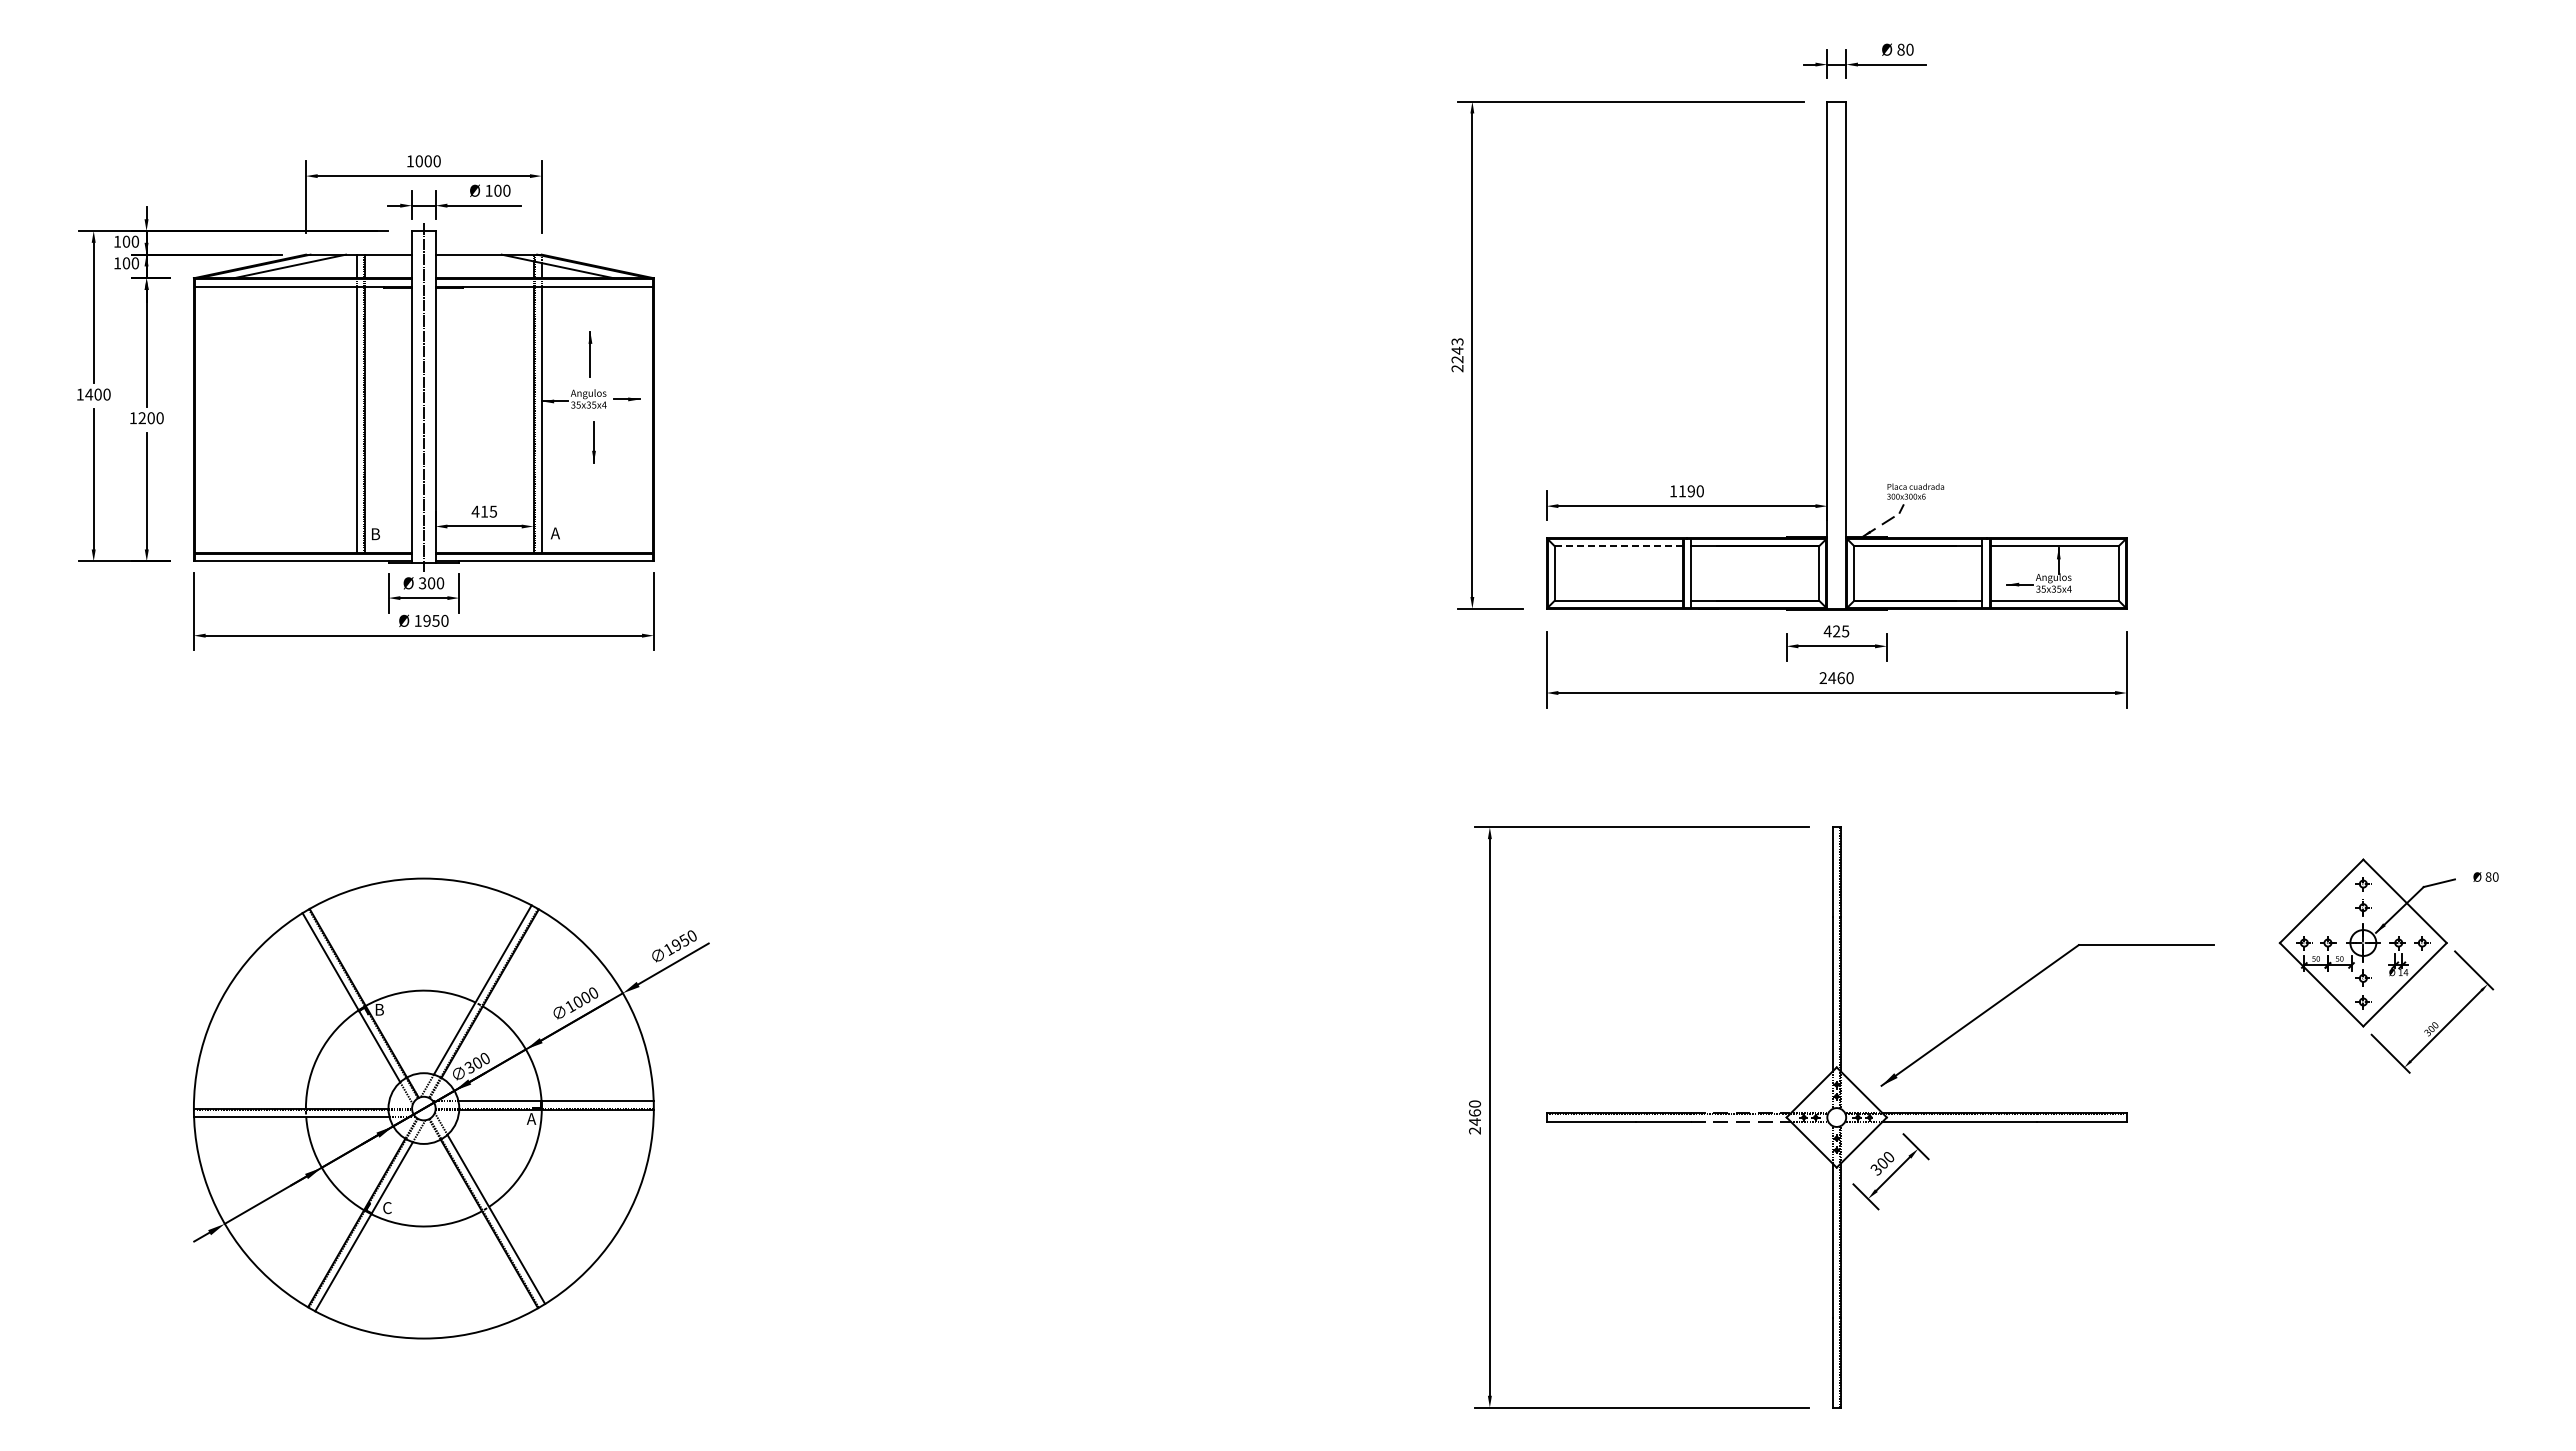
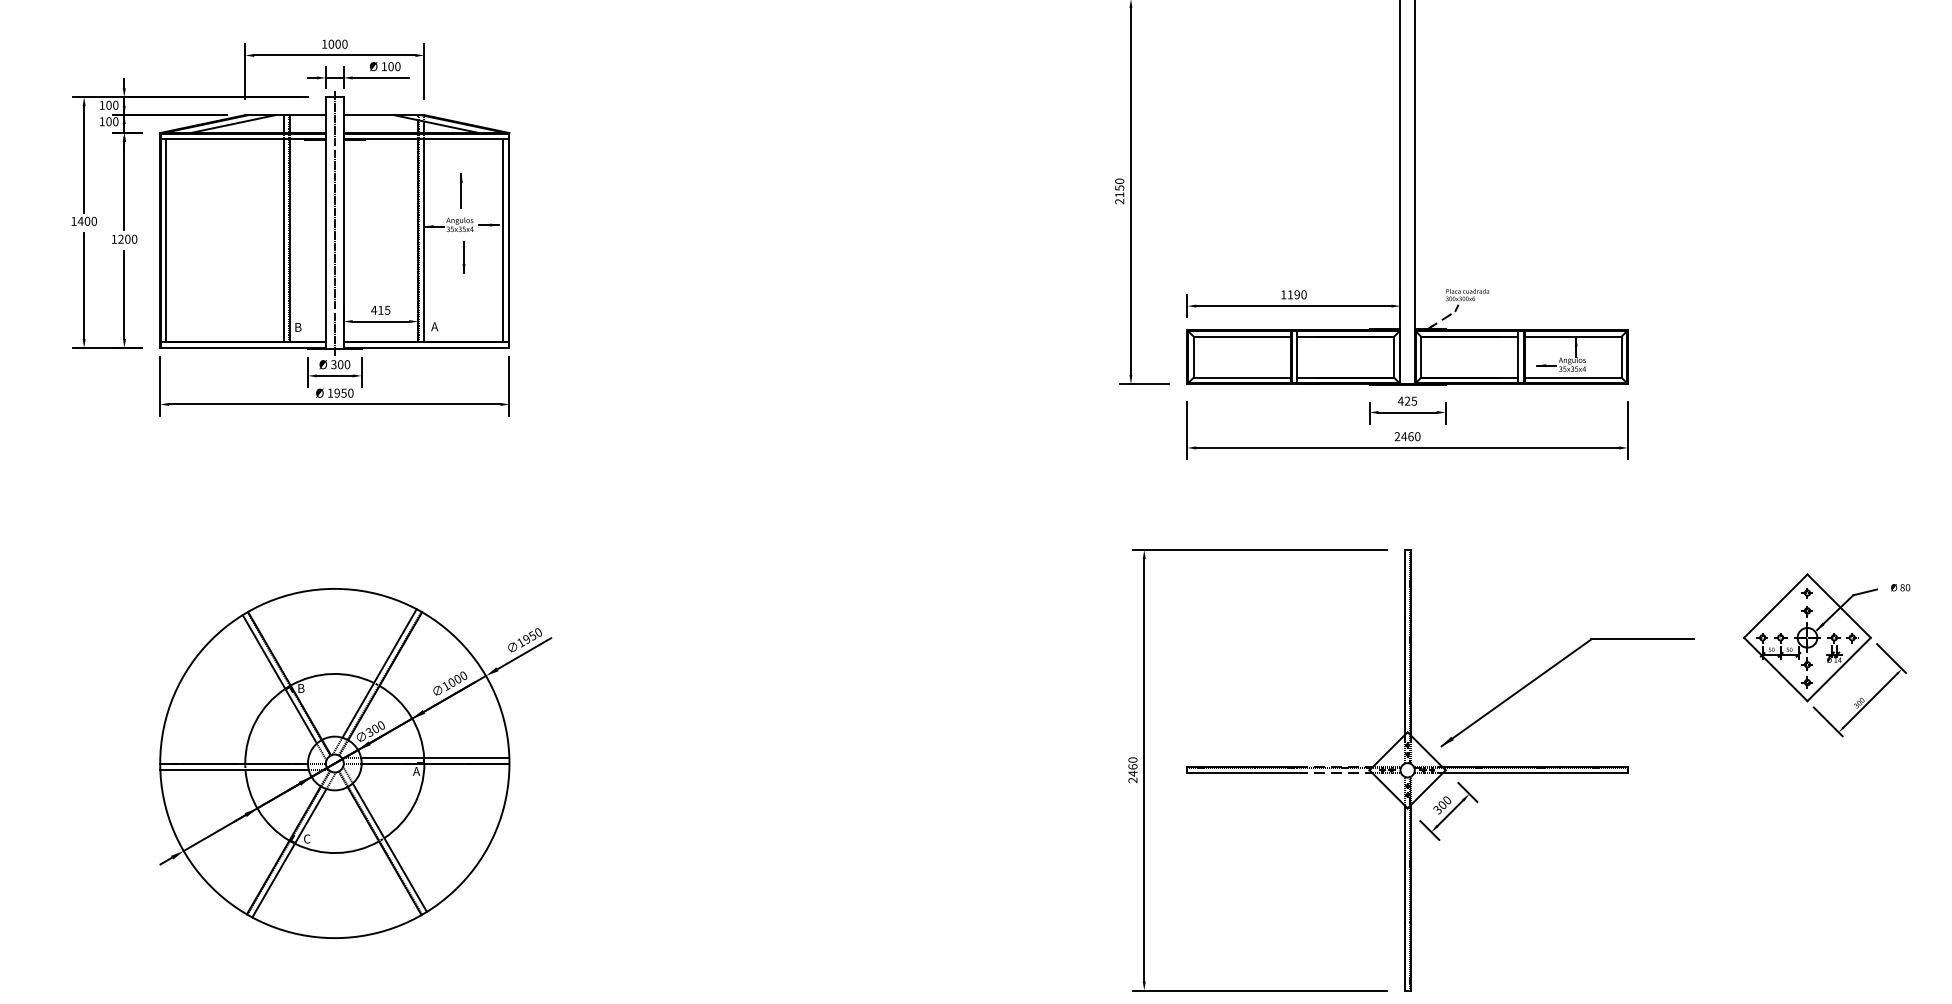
text: (1457, 350) -> (1119, 187), 2243 -> 2150
line: (202, 419) -> (166, 240), added
line: (645, 419) -> (503, 240), added
line: (1618, 546) -> (1241, 336), dashed -> solid

